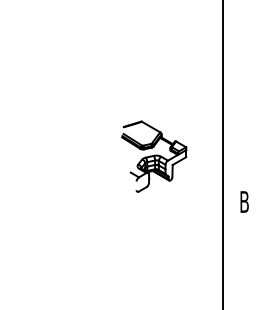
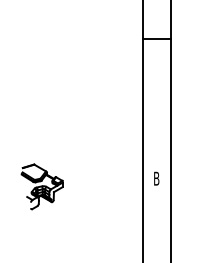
part: (153, 156) -> (41, 186), moved

